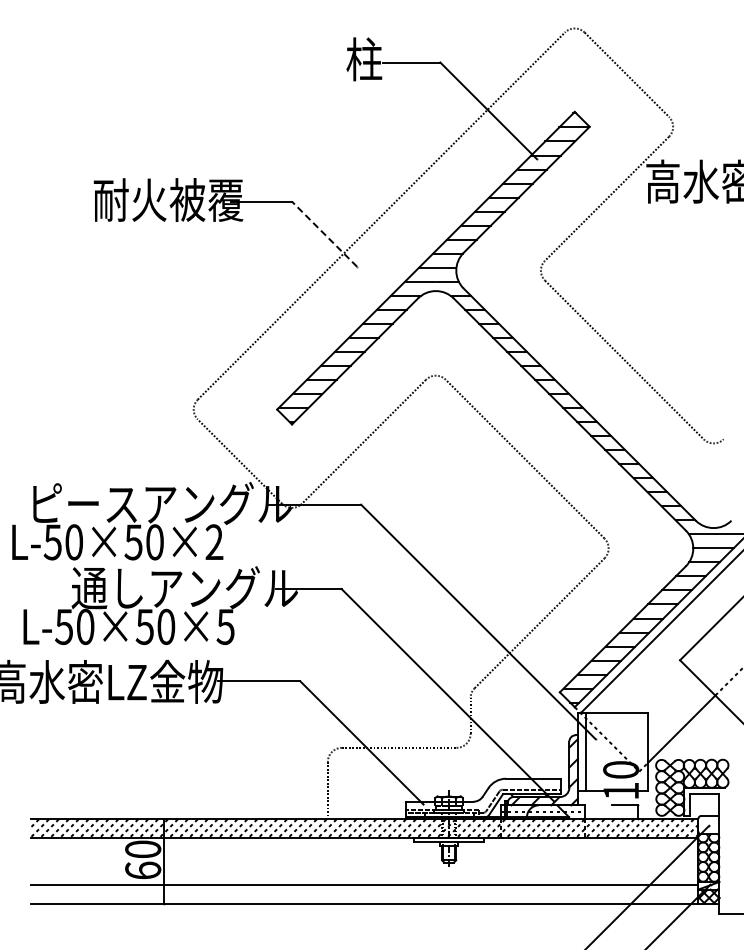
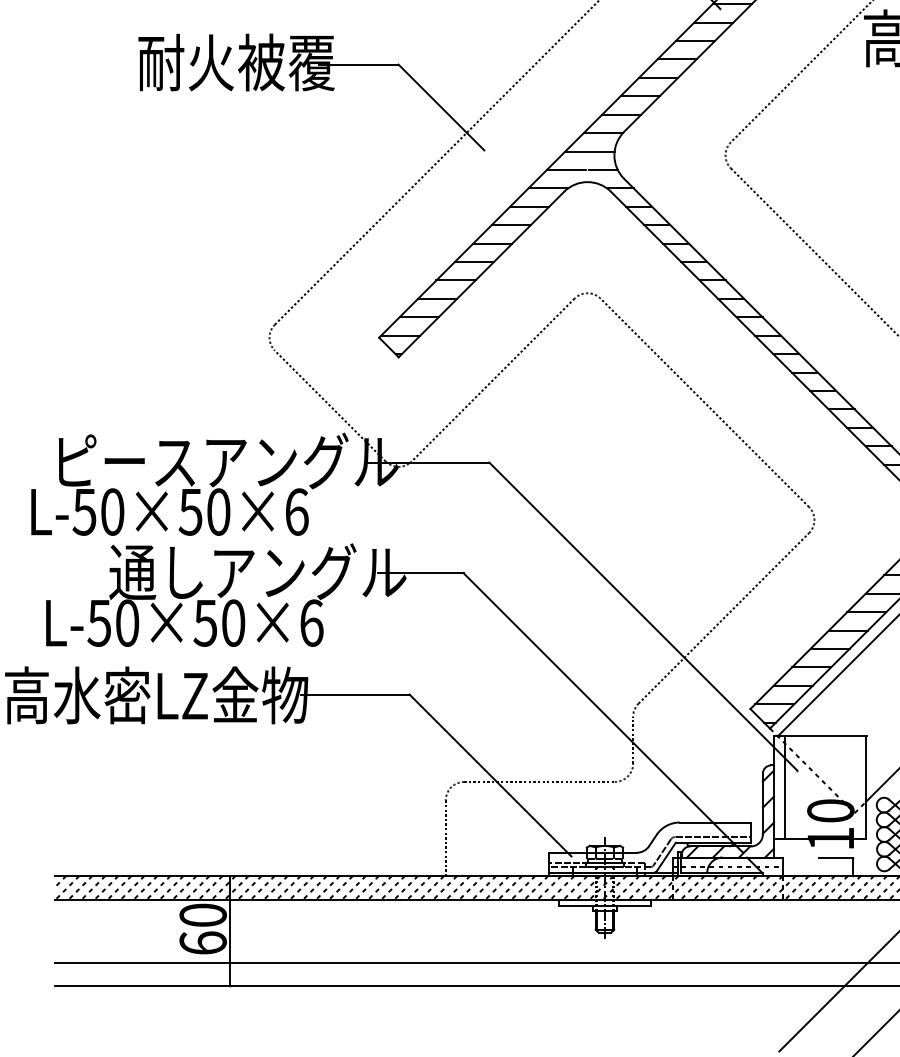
line: (324, 233) -> (441, 106), dashed -> solid
text: (214, 542) -> (296, 512), L-50×50×2 -> L-50×50×6
text: (225, 626) -> (311, 622), L-50×50×5 -> L-50×50×6

